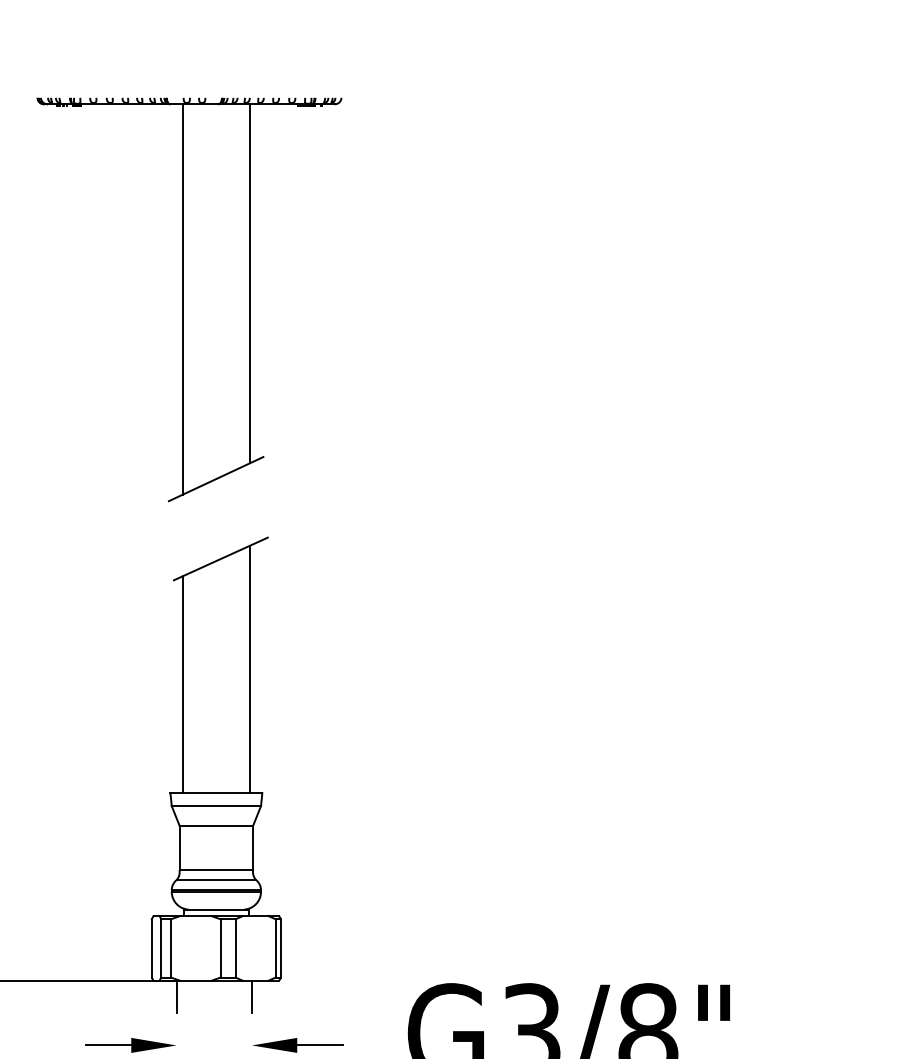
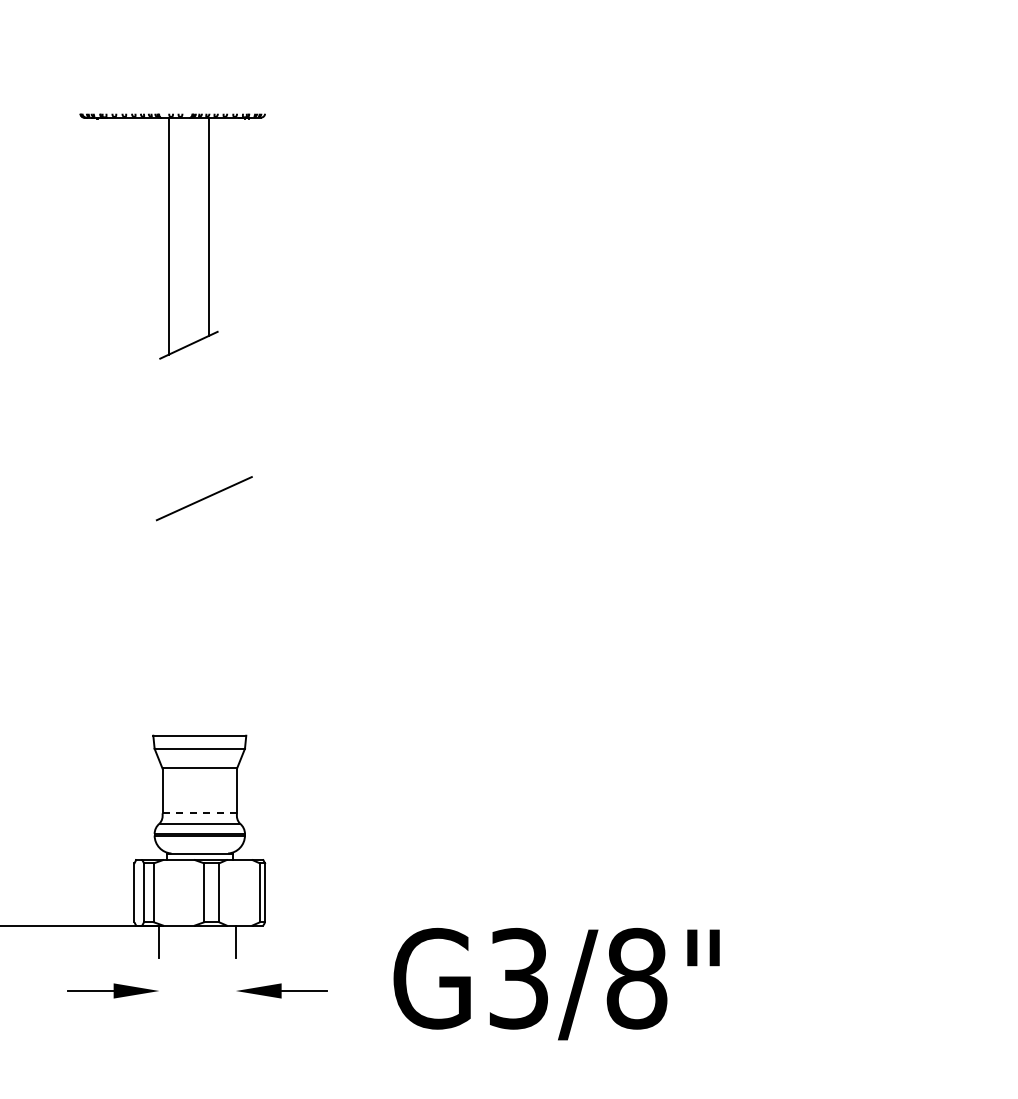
part: (189, 299) -> (172, 236), size x0.6
line: (249, 669) -> (233, 610), removed
line: (183, 684) -> (166, 625), removed
line: (217, 870) -> (200, 813), solid -> dashed

